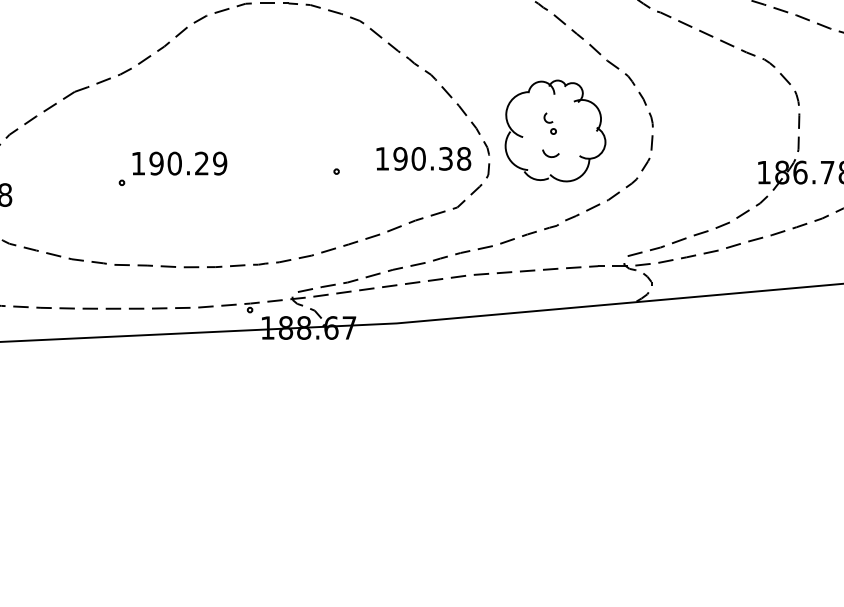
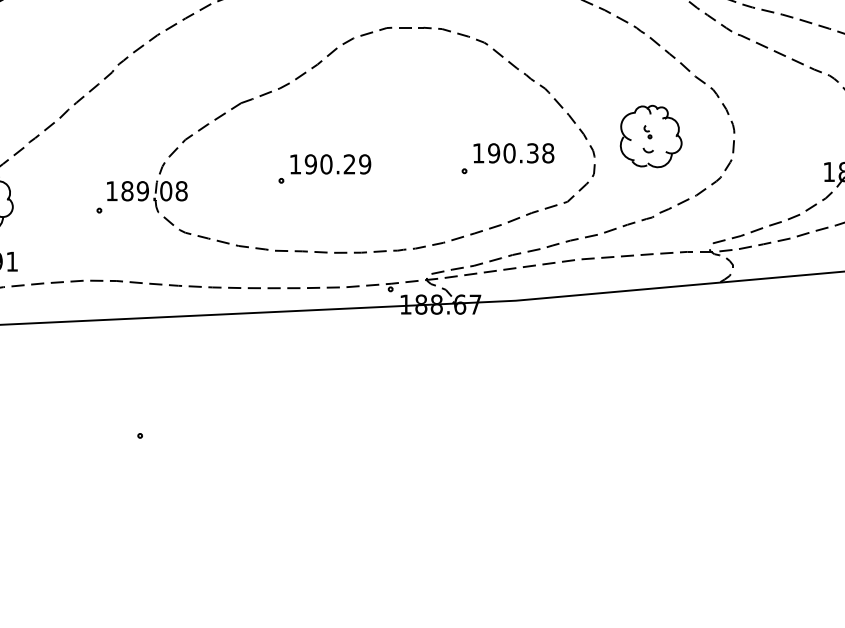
part: (554, 130) -> (650, 136), size x0.71
text: (423, 159) -> (513, 153), moved

